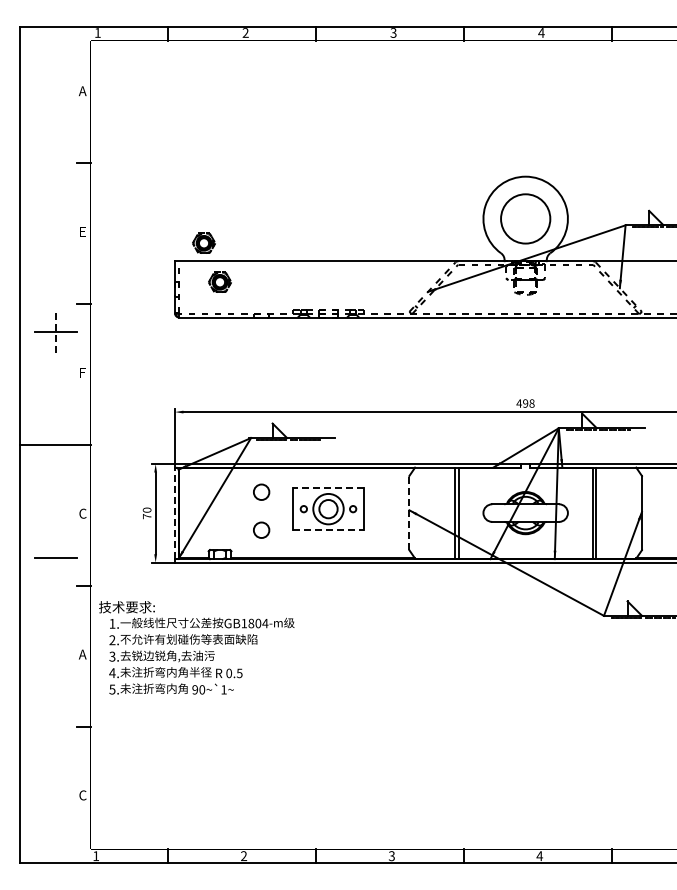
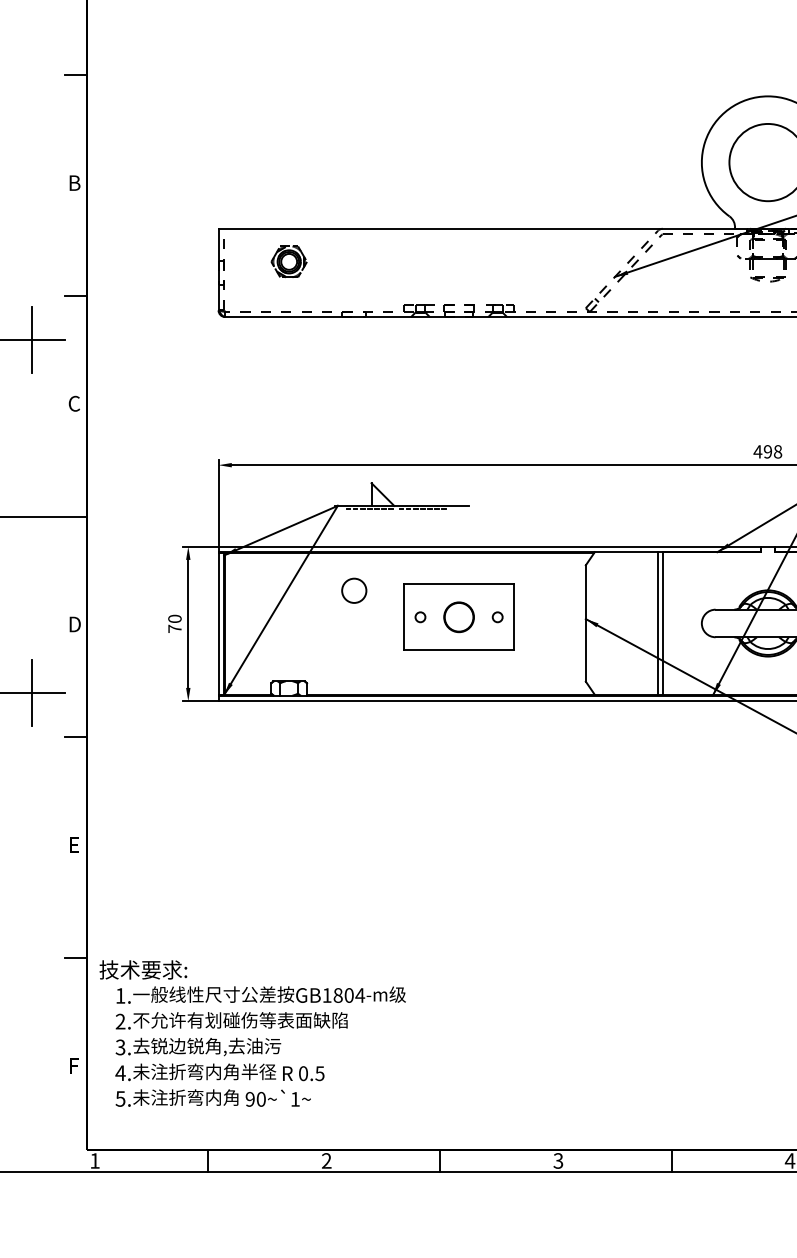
text: (83, 231) -> (75, 182), E -> B
part: (203, 242) -> (263, 199), removed
line: (55, 331) -> (31, 338), dashed -> solid
text: (82, 372) -> (73, 403), F -> C
line: (328, 488) -> (459, 584), dashed -> solid
circle: (328, 508) -> (459, 616), size x0.62
line: (174, 512) -> (217, 622), dashed -> solid
line: (409, 512) -> (585, 622), dashed -> solid
text: (82, 513) -> (73, 624), C -> D
circle: (261, 529) -> (354, 649), removed
line: (329, 530) -> (460, 650), dashed -> solid
line: (55, 557) -> (31, 693), added
text: (196, 647) -> (252, 1033), moved
text: (82, 654) -> (73, 845), A -> E
text: (82, 795) -> (73, 1065), C -> F

